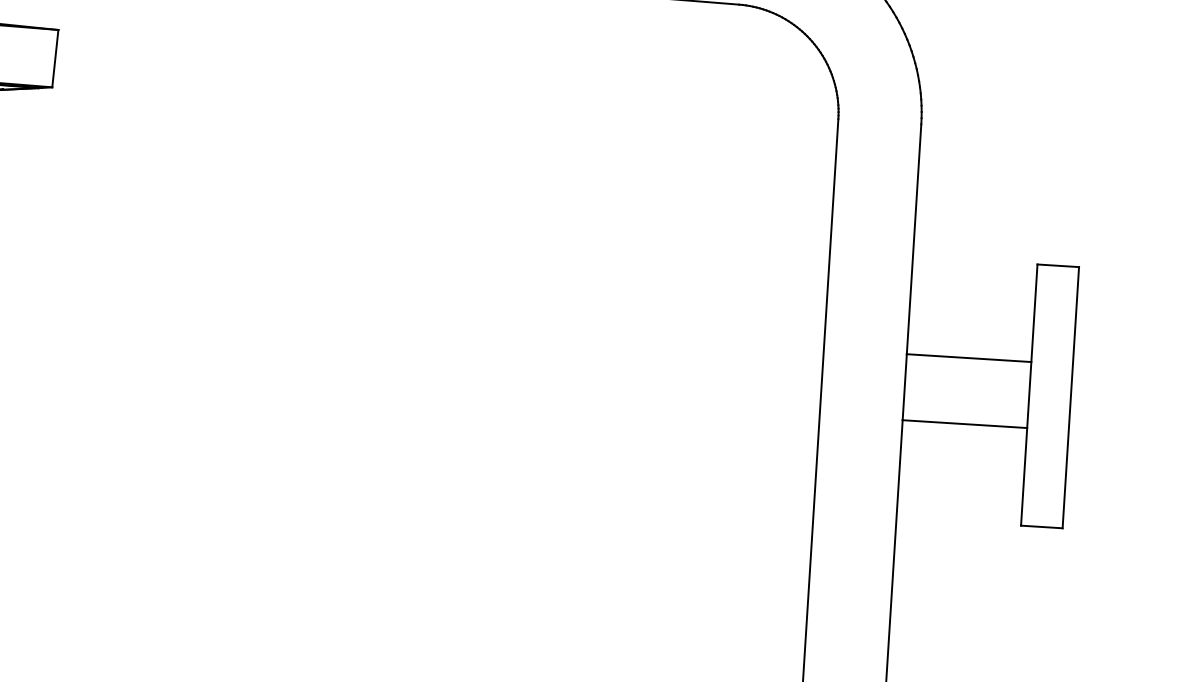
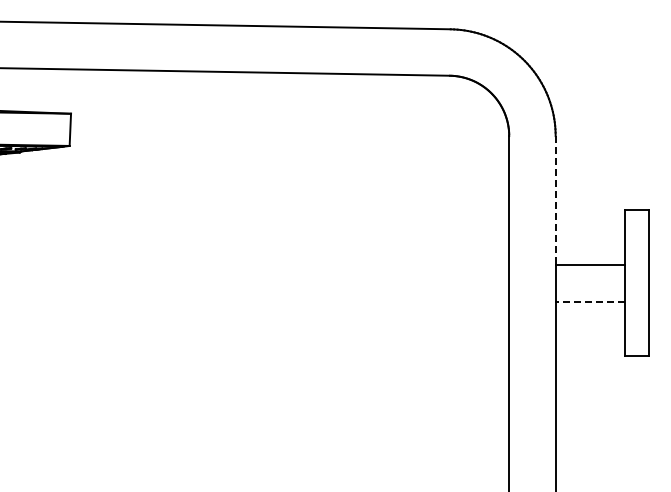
line: (913, 239) -> (555, 200), solid -> dashed
line: (964, 423) -> (590, 301), solid -> dashed

